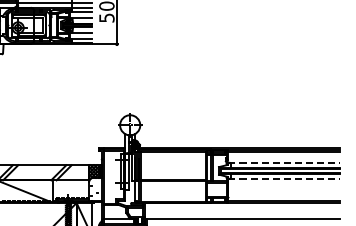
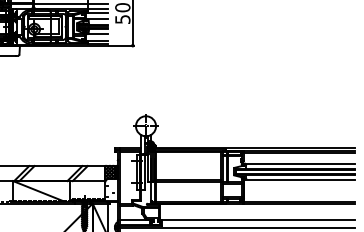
line: (284, 162) -> (299, 163), dashed -> solid
line: (284, 178) -> (299, 179), dashed -> solid

